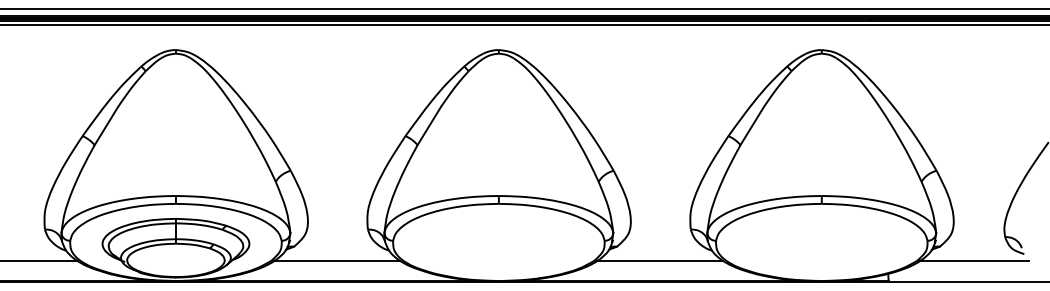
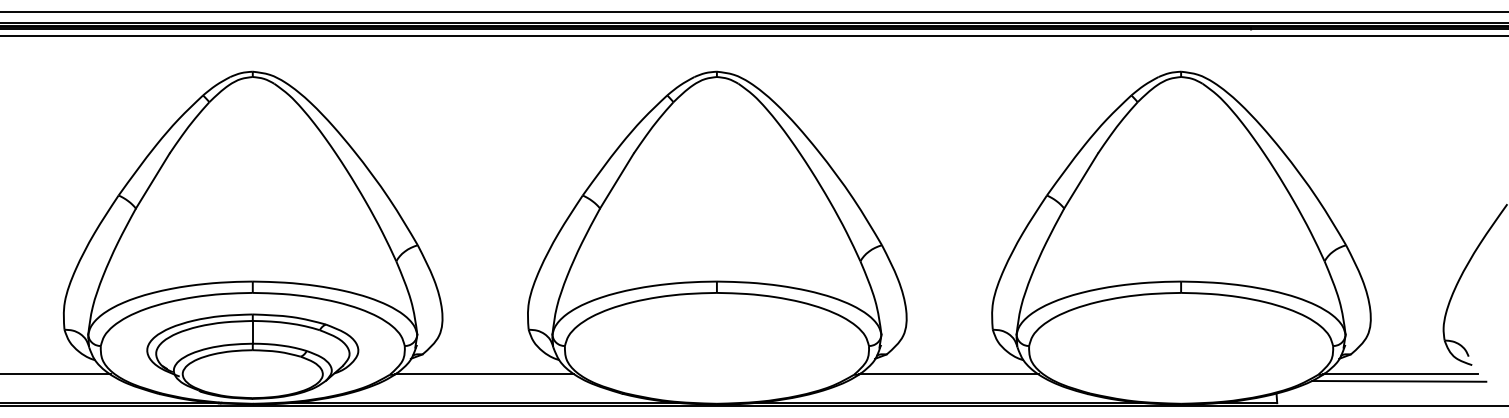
line: (973, 265) -> (1399, 381), added

